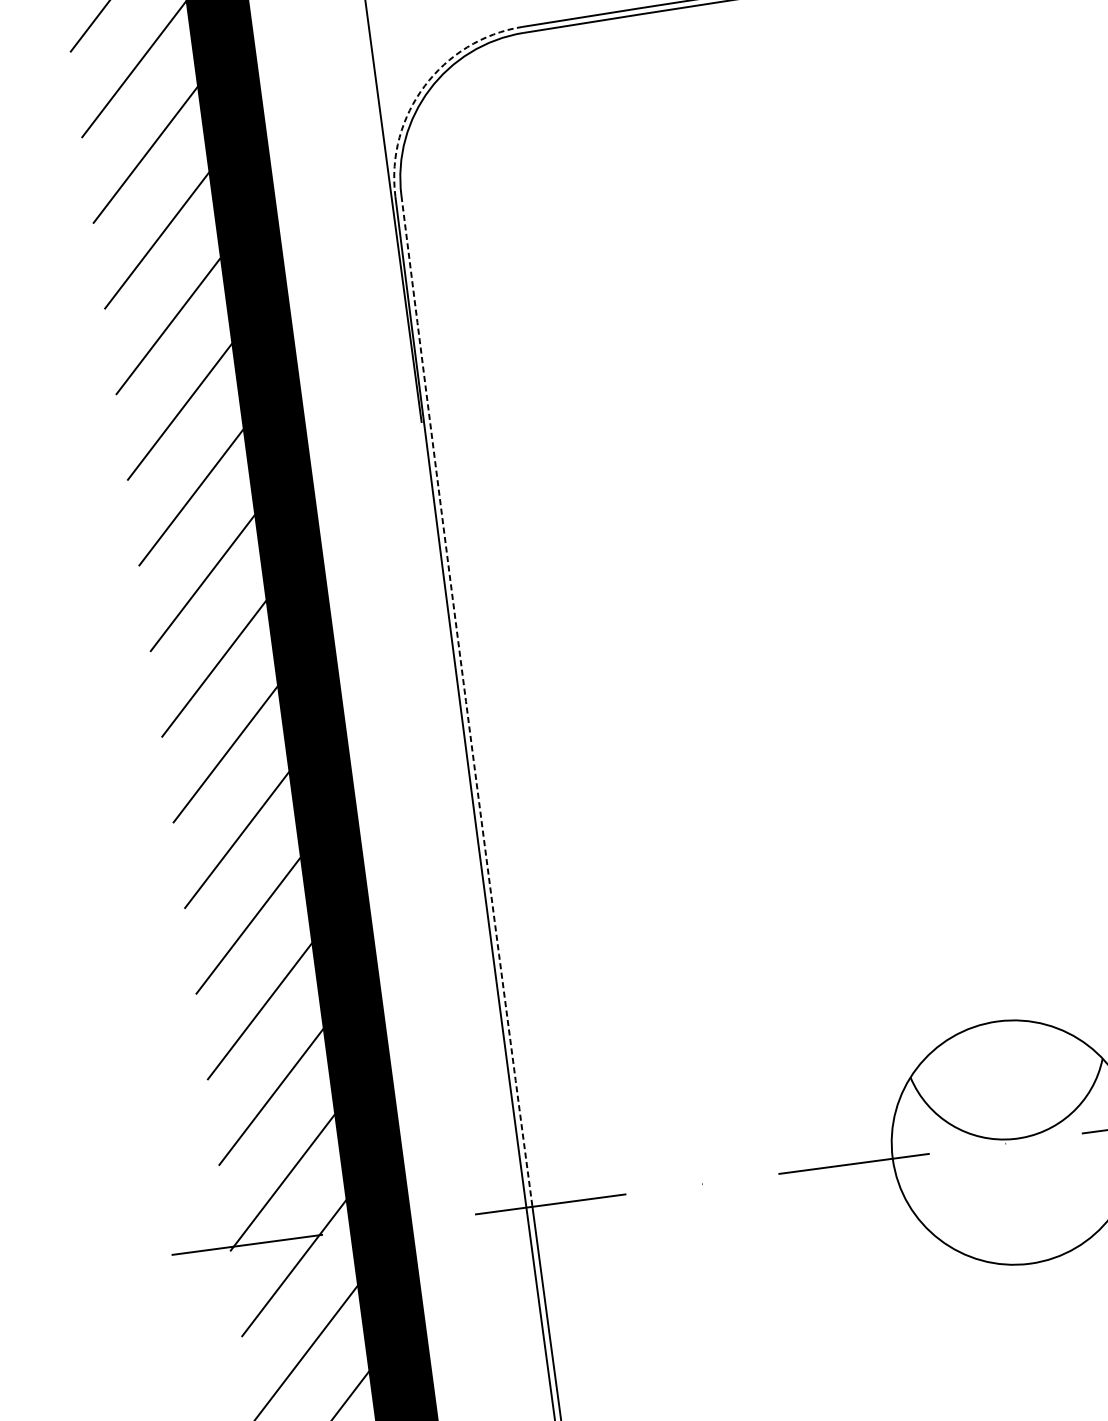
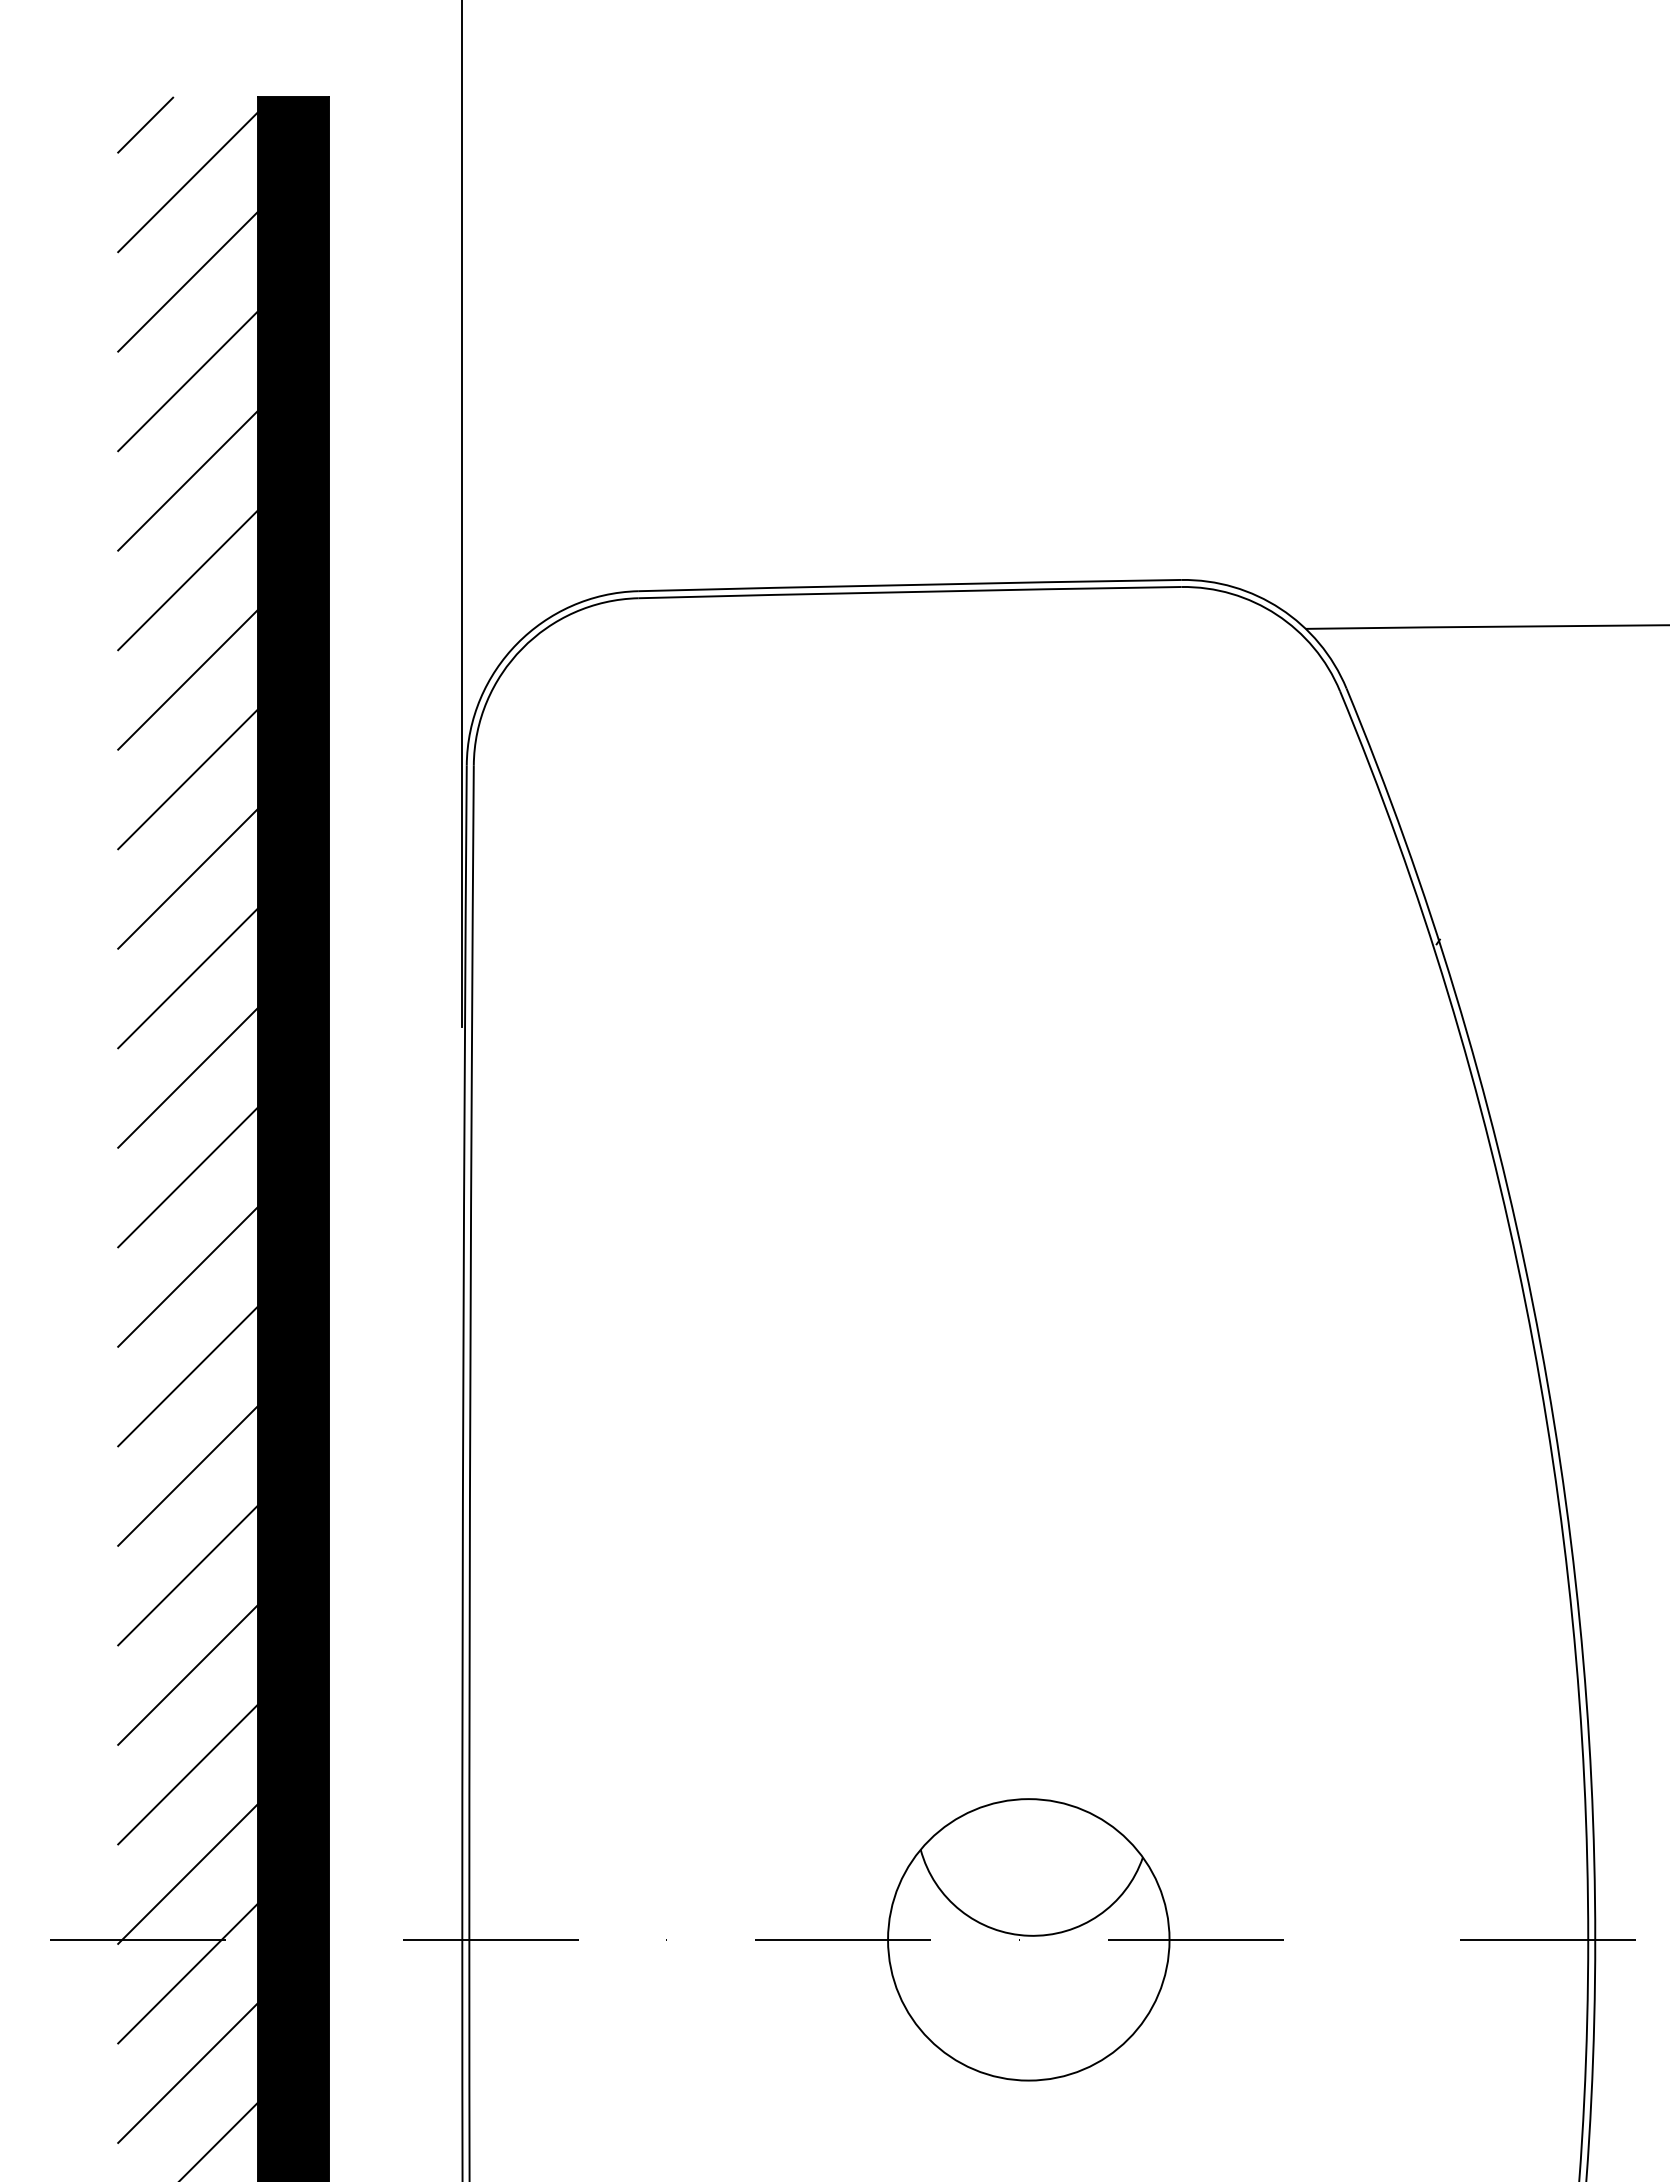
arc: (425, 85) -> (517, 643), dashed -> solid
arc: (466, 701) -> (470, 1352), dashed -> solid

